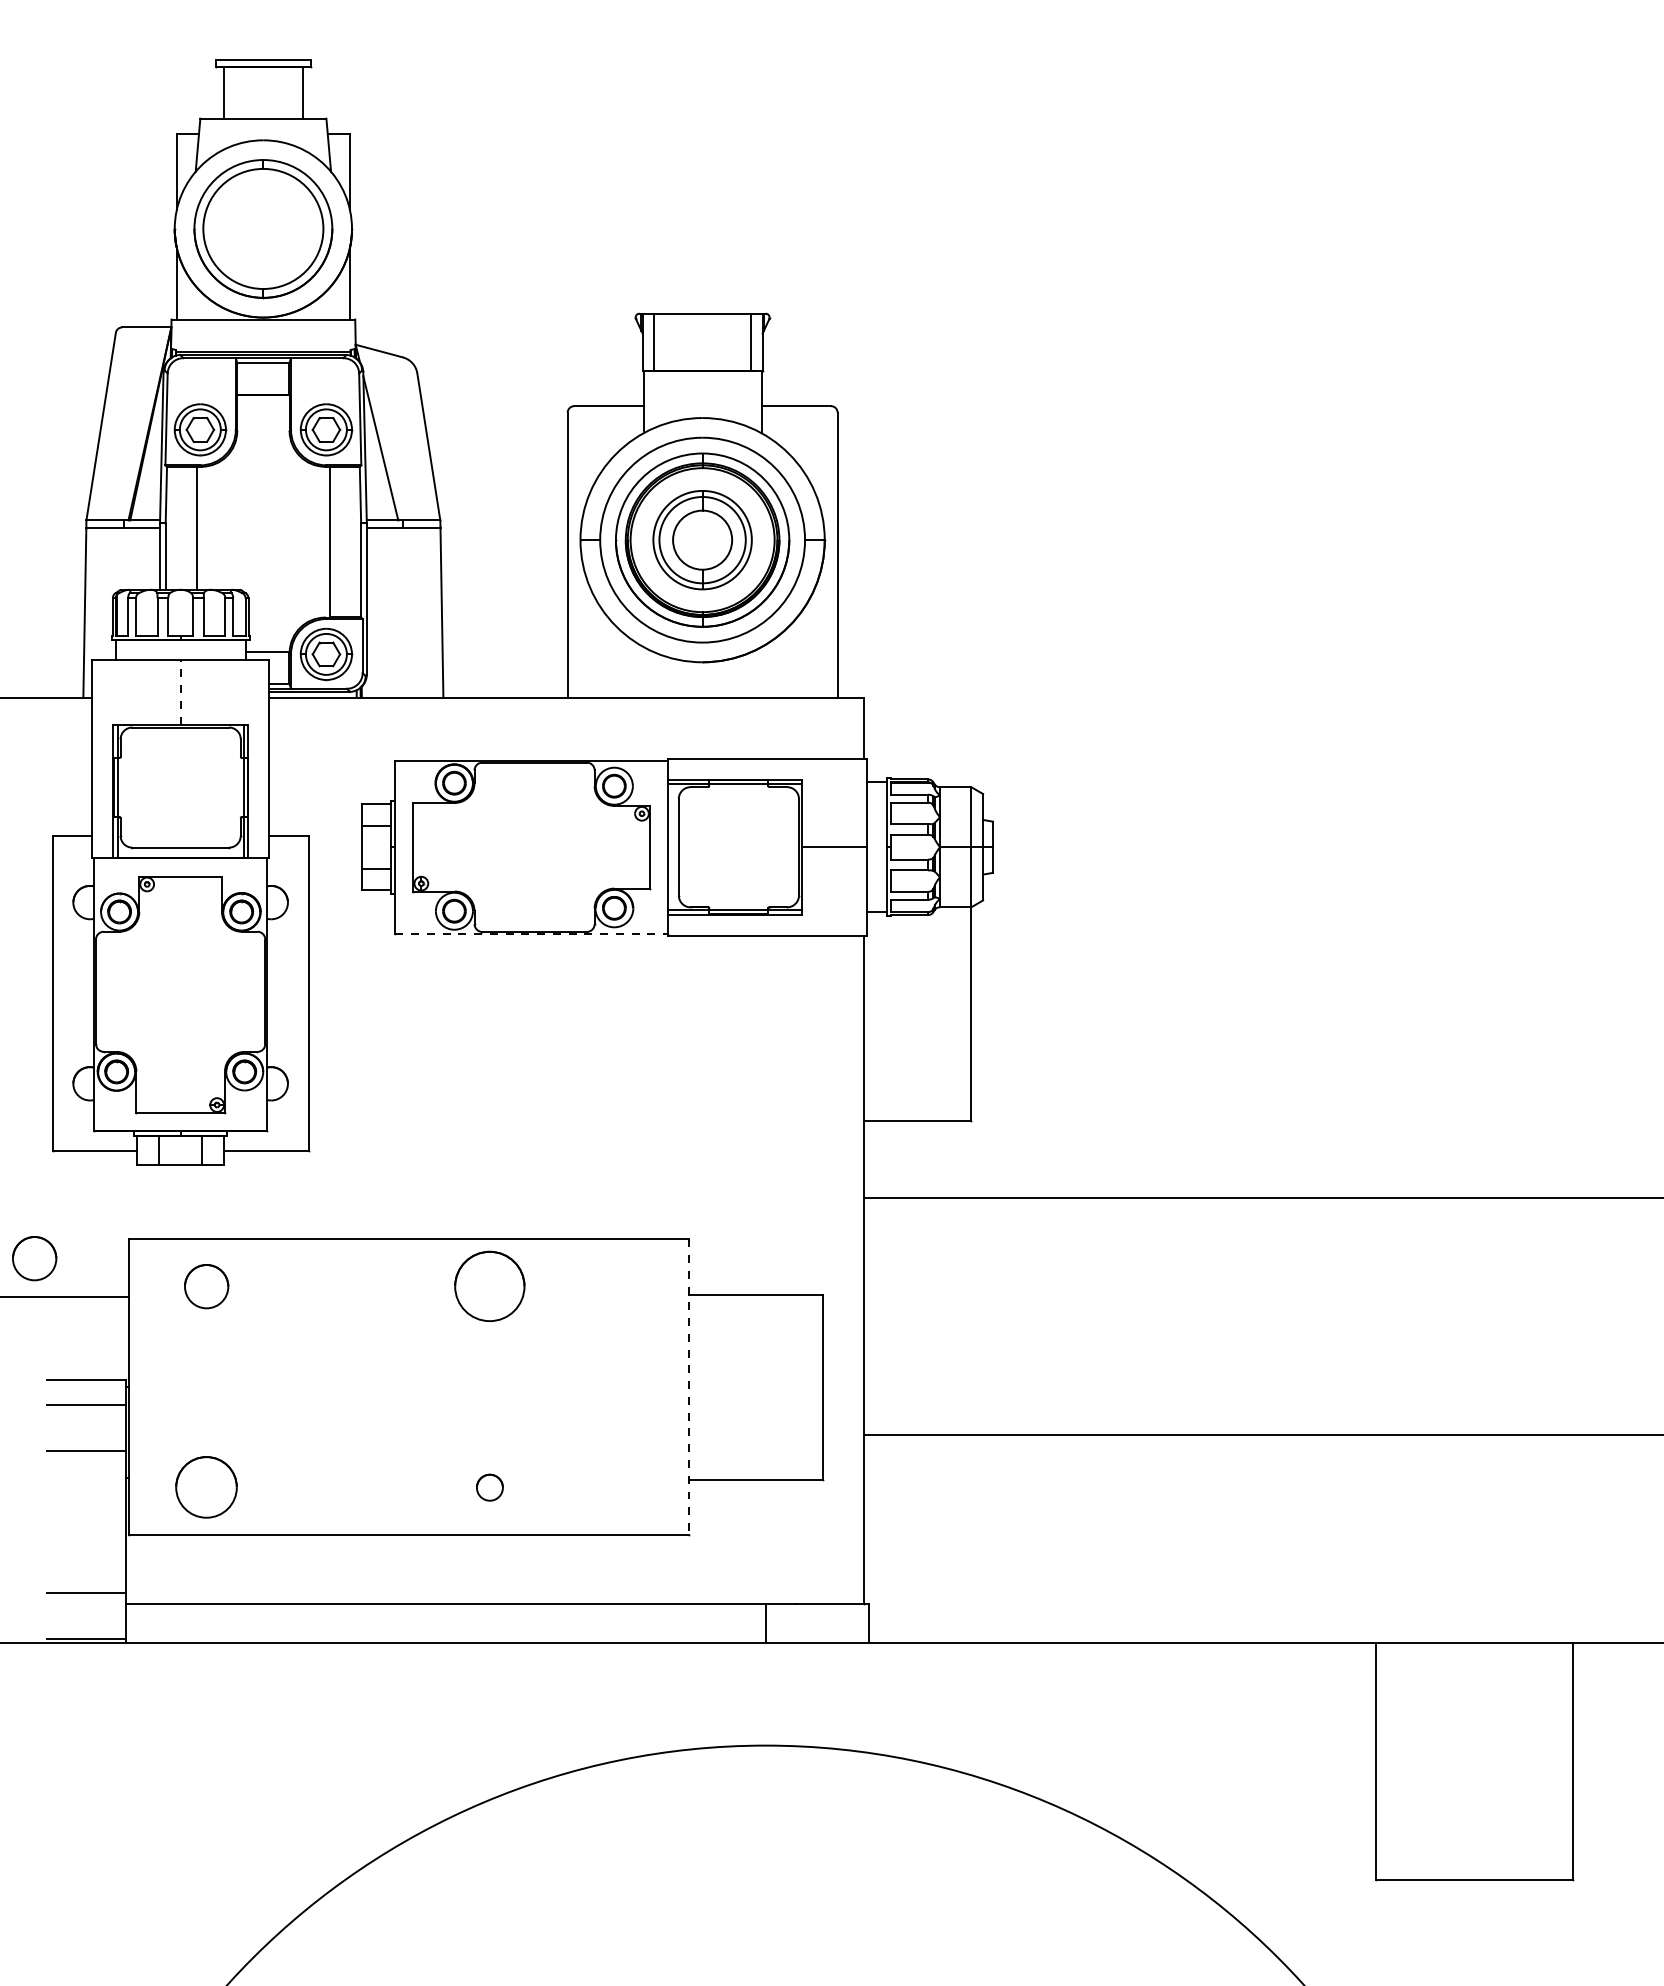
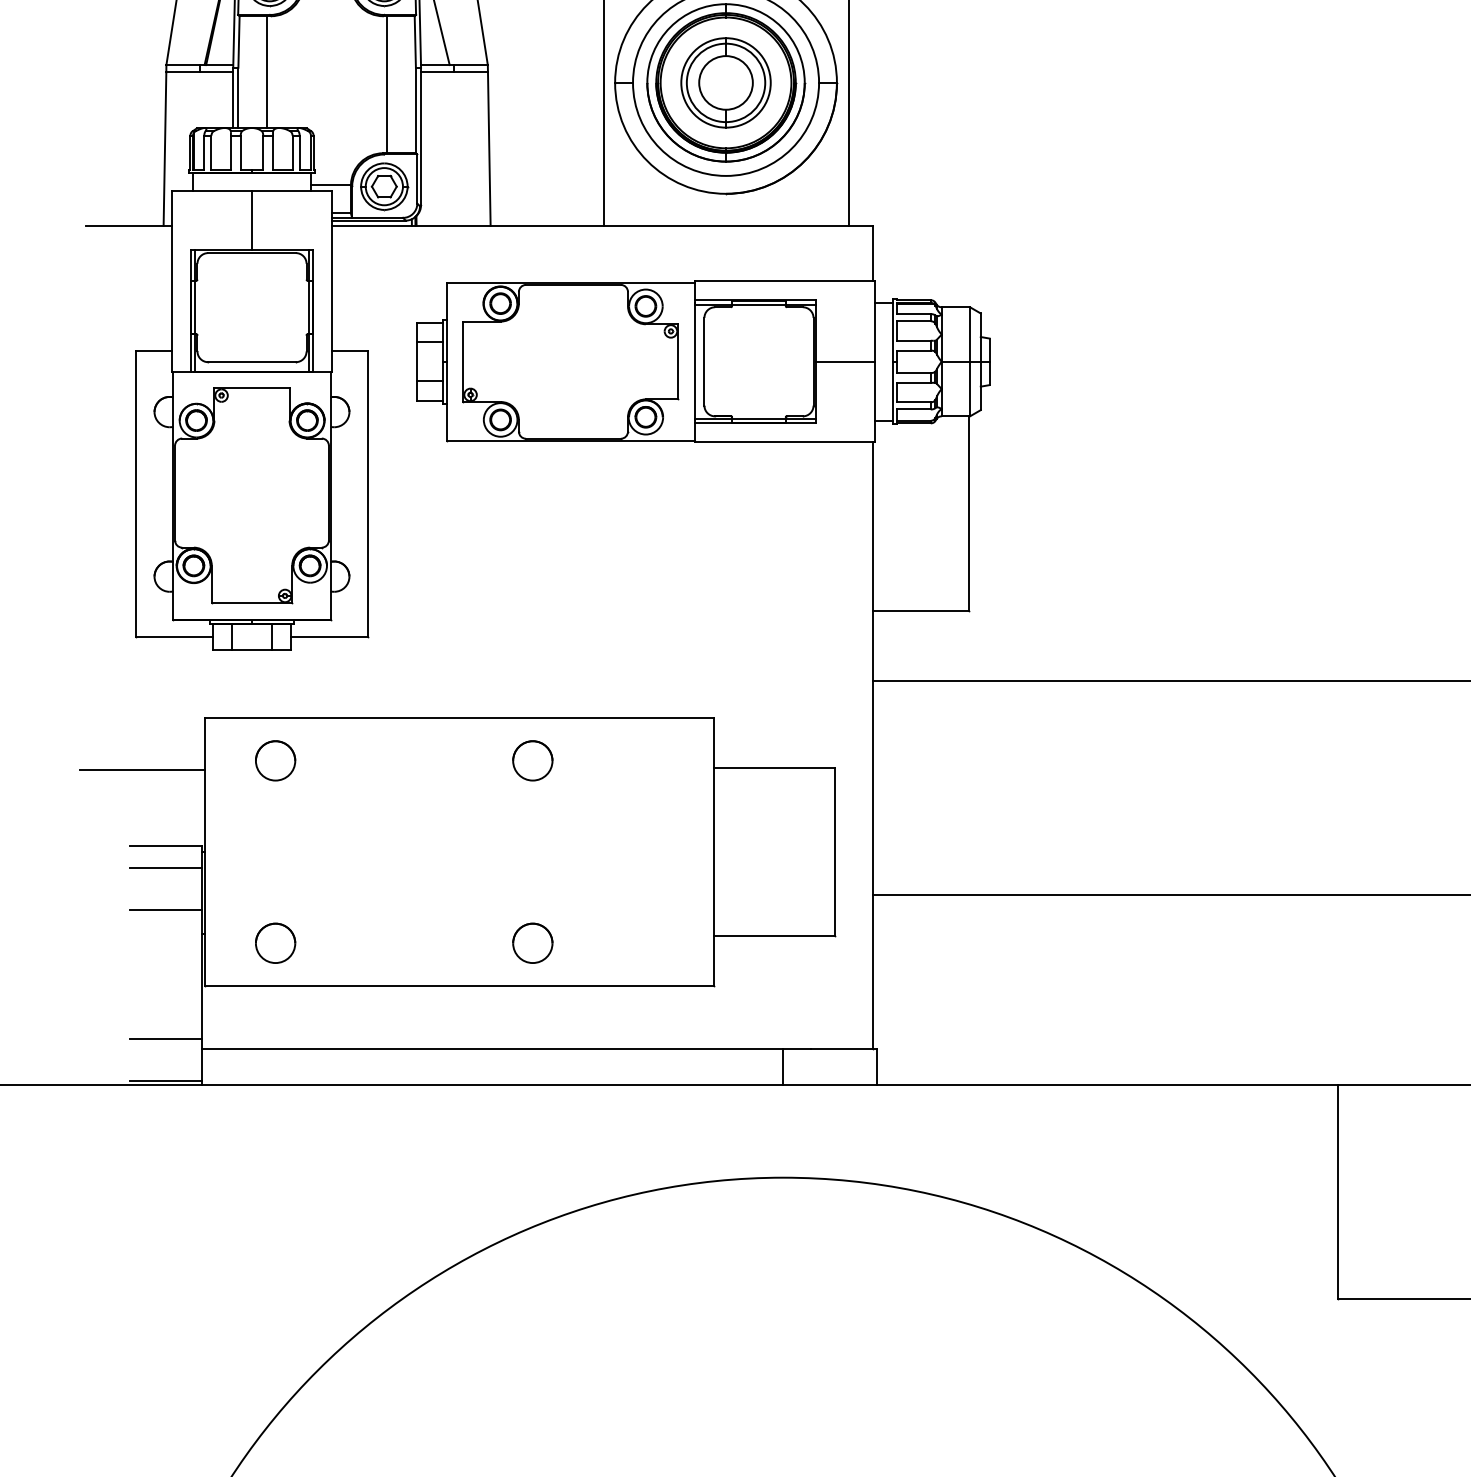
line: (180, 691) -> (251, 220), dashed -> solid
line: (532, 933) -> (571, 440), dashed -> solid
part: (34, 1258) -> (119, 735), removed
part: (489, 1286) -> (532, 760), size x0.62
line: (688, 1387) -> (713, 852), dashed -> solid
part: (206, 1487) -> (275, 943), size x0.71
part: (489, 1487) -> (532, 943), size x1.67

